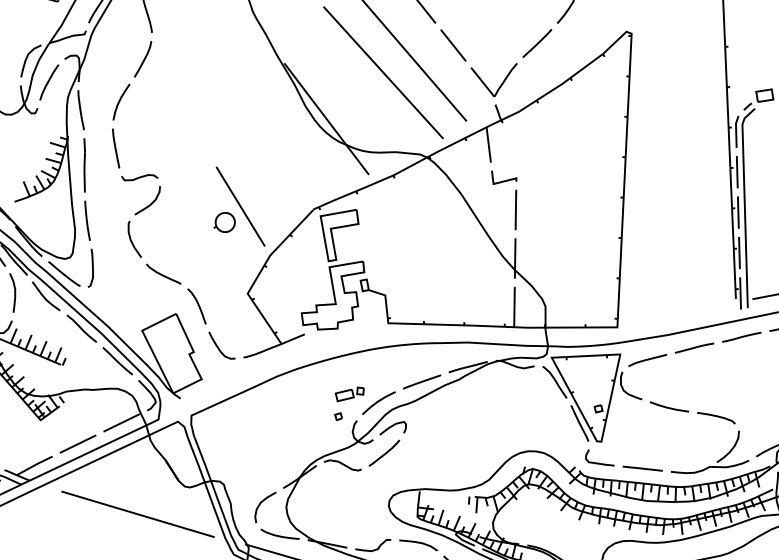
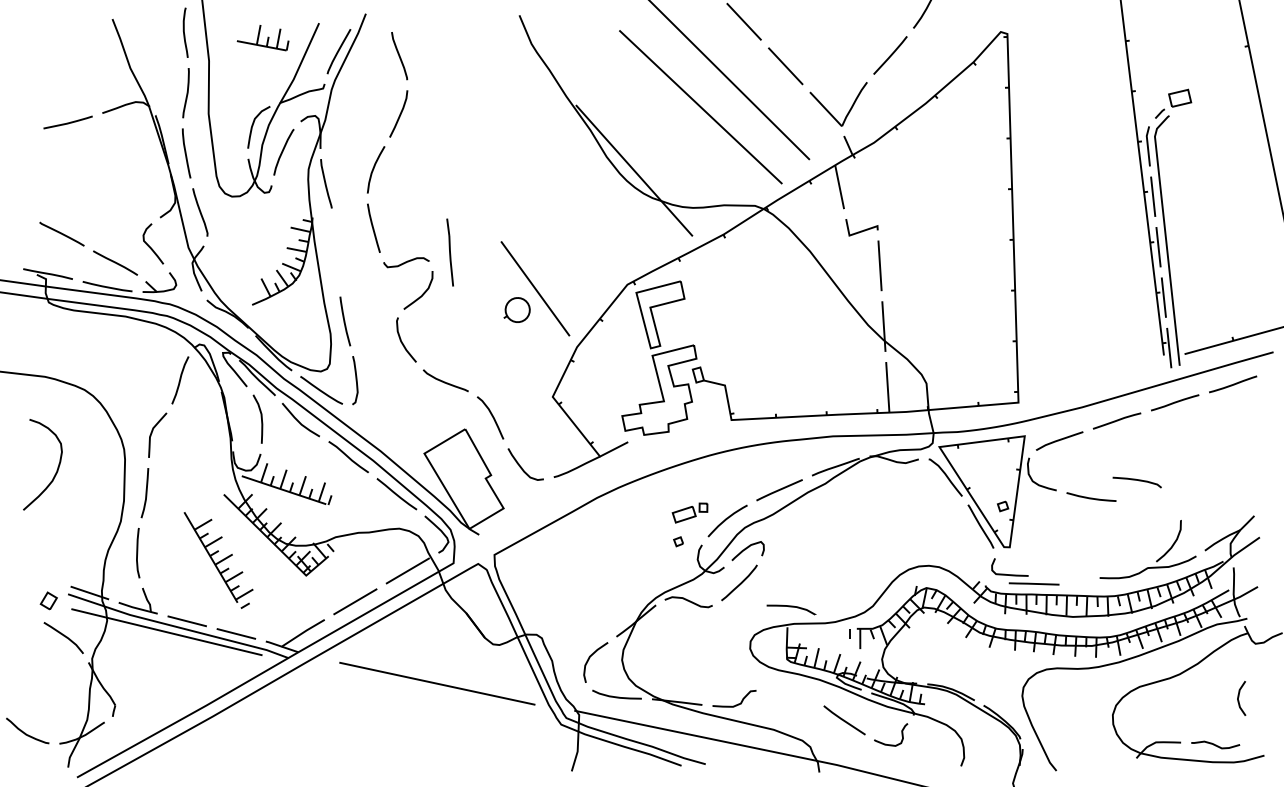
line: (84, 165) -> (449, 252), moved
curve: (715, 416) -> (1136, 480), moved
line: (642, 468) -> (1033, 583), moved
curve: (418, 543) -> (791, 607), moved

